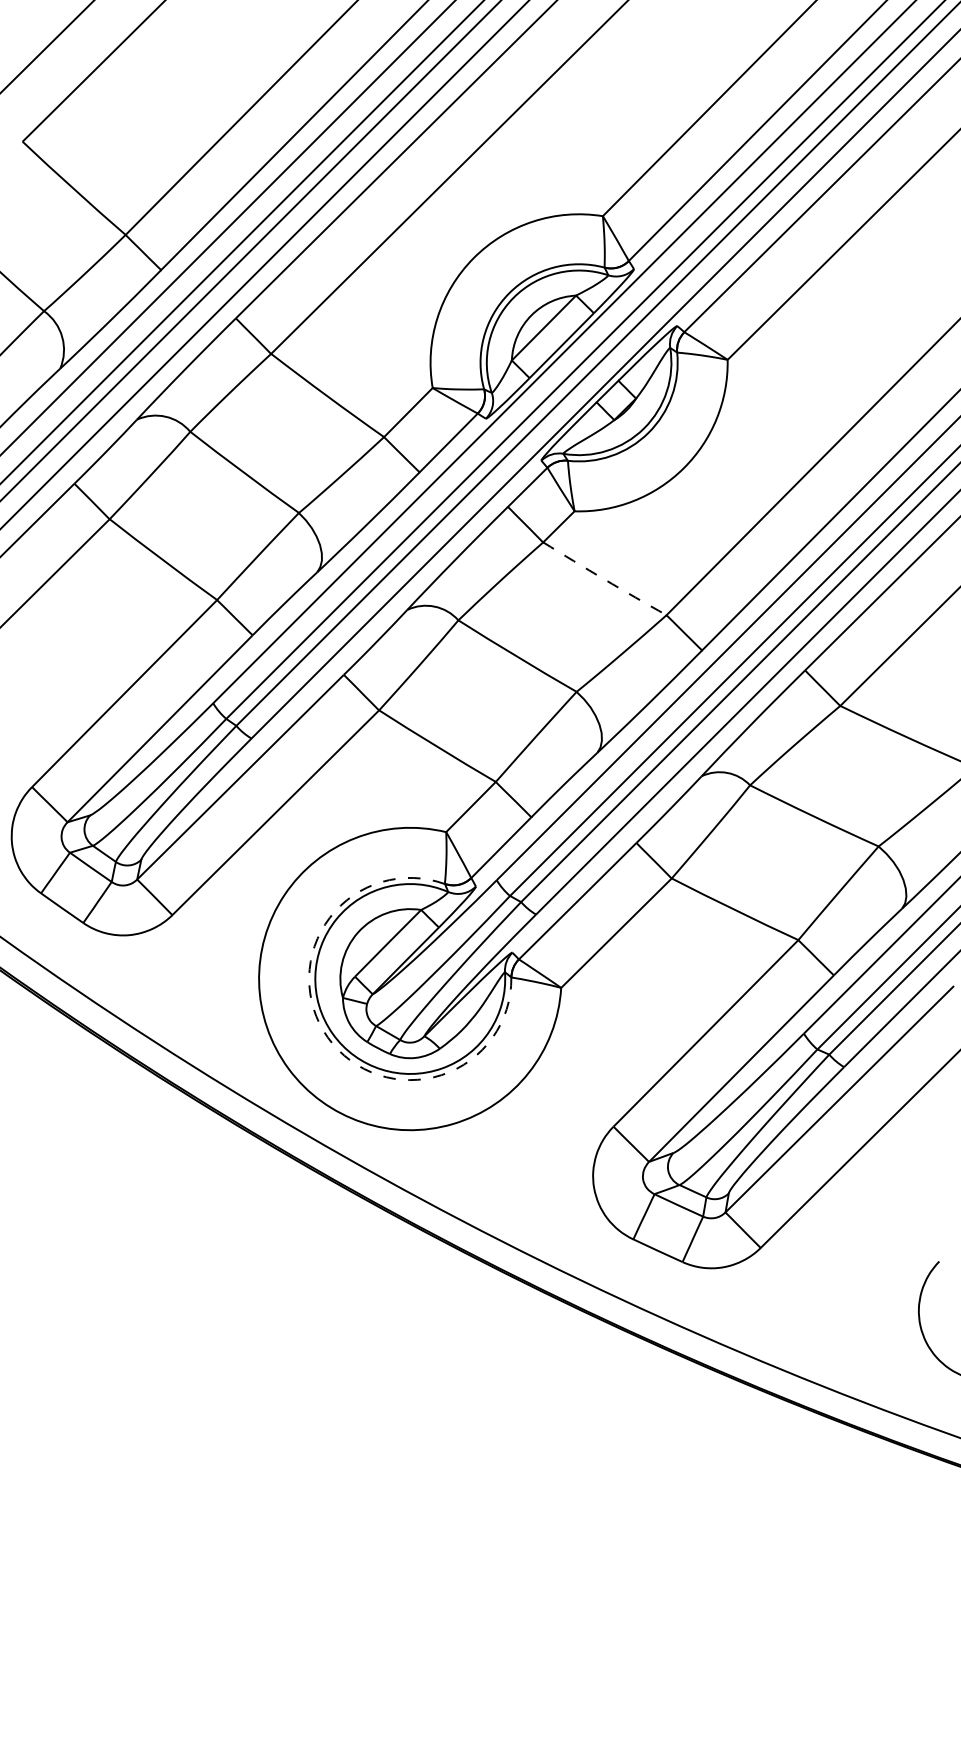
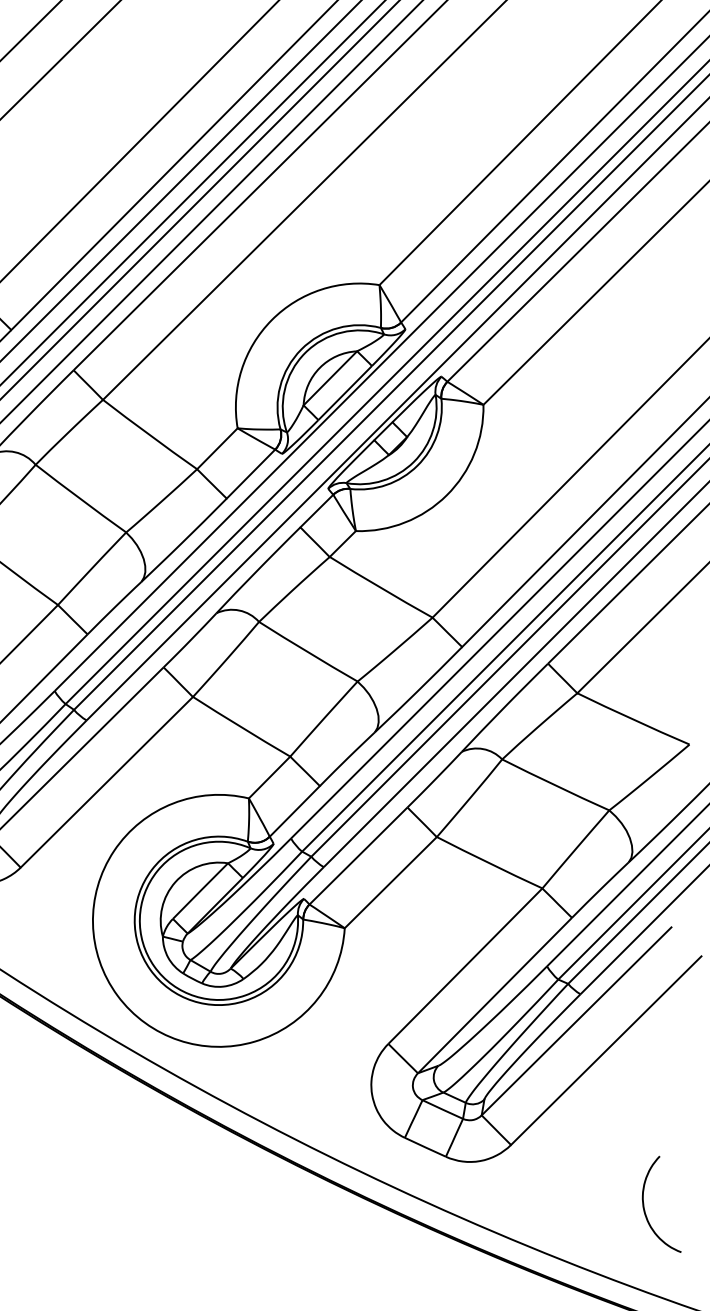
arc: (604, 579) -> (380, 587), dashed -> solid
arc: (327, 1037) -> (149, 969), dashed -> solid

